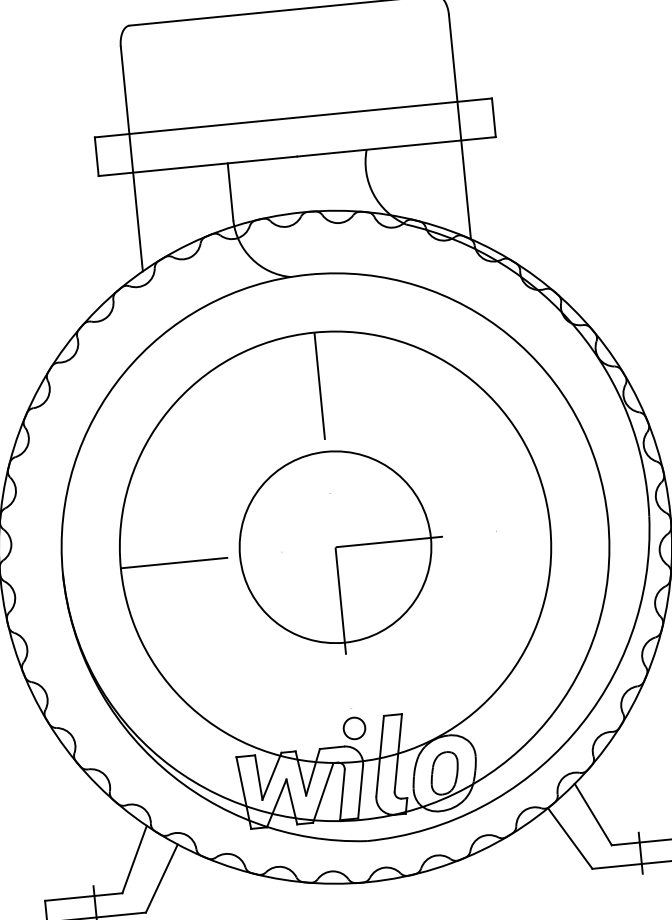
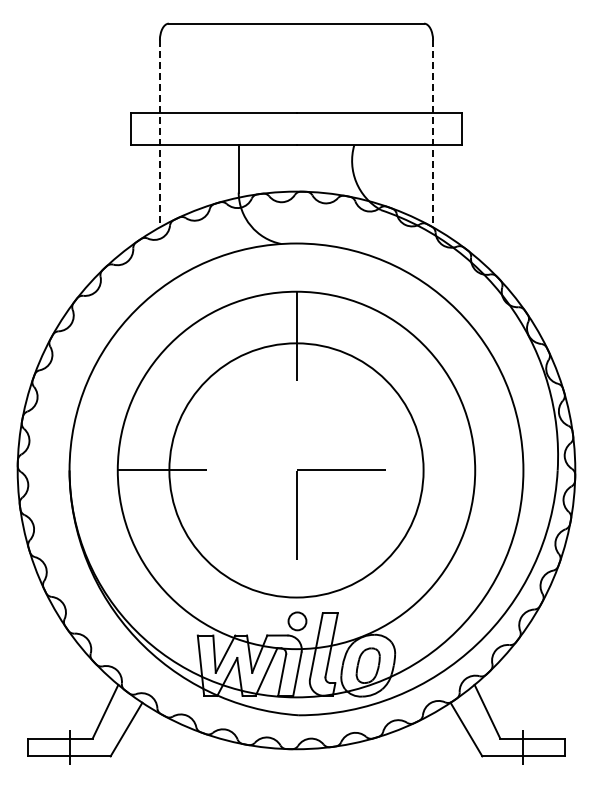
line: (460, 126) -> (433, 133), solid -> dashed
line: (131, 158) -> (159, 133), solid -> dashed
circle: (335, 547) -> (296, 470), size x1.6

